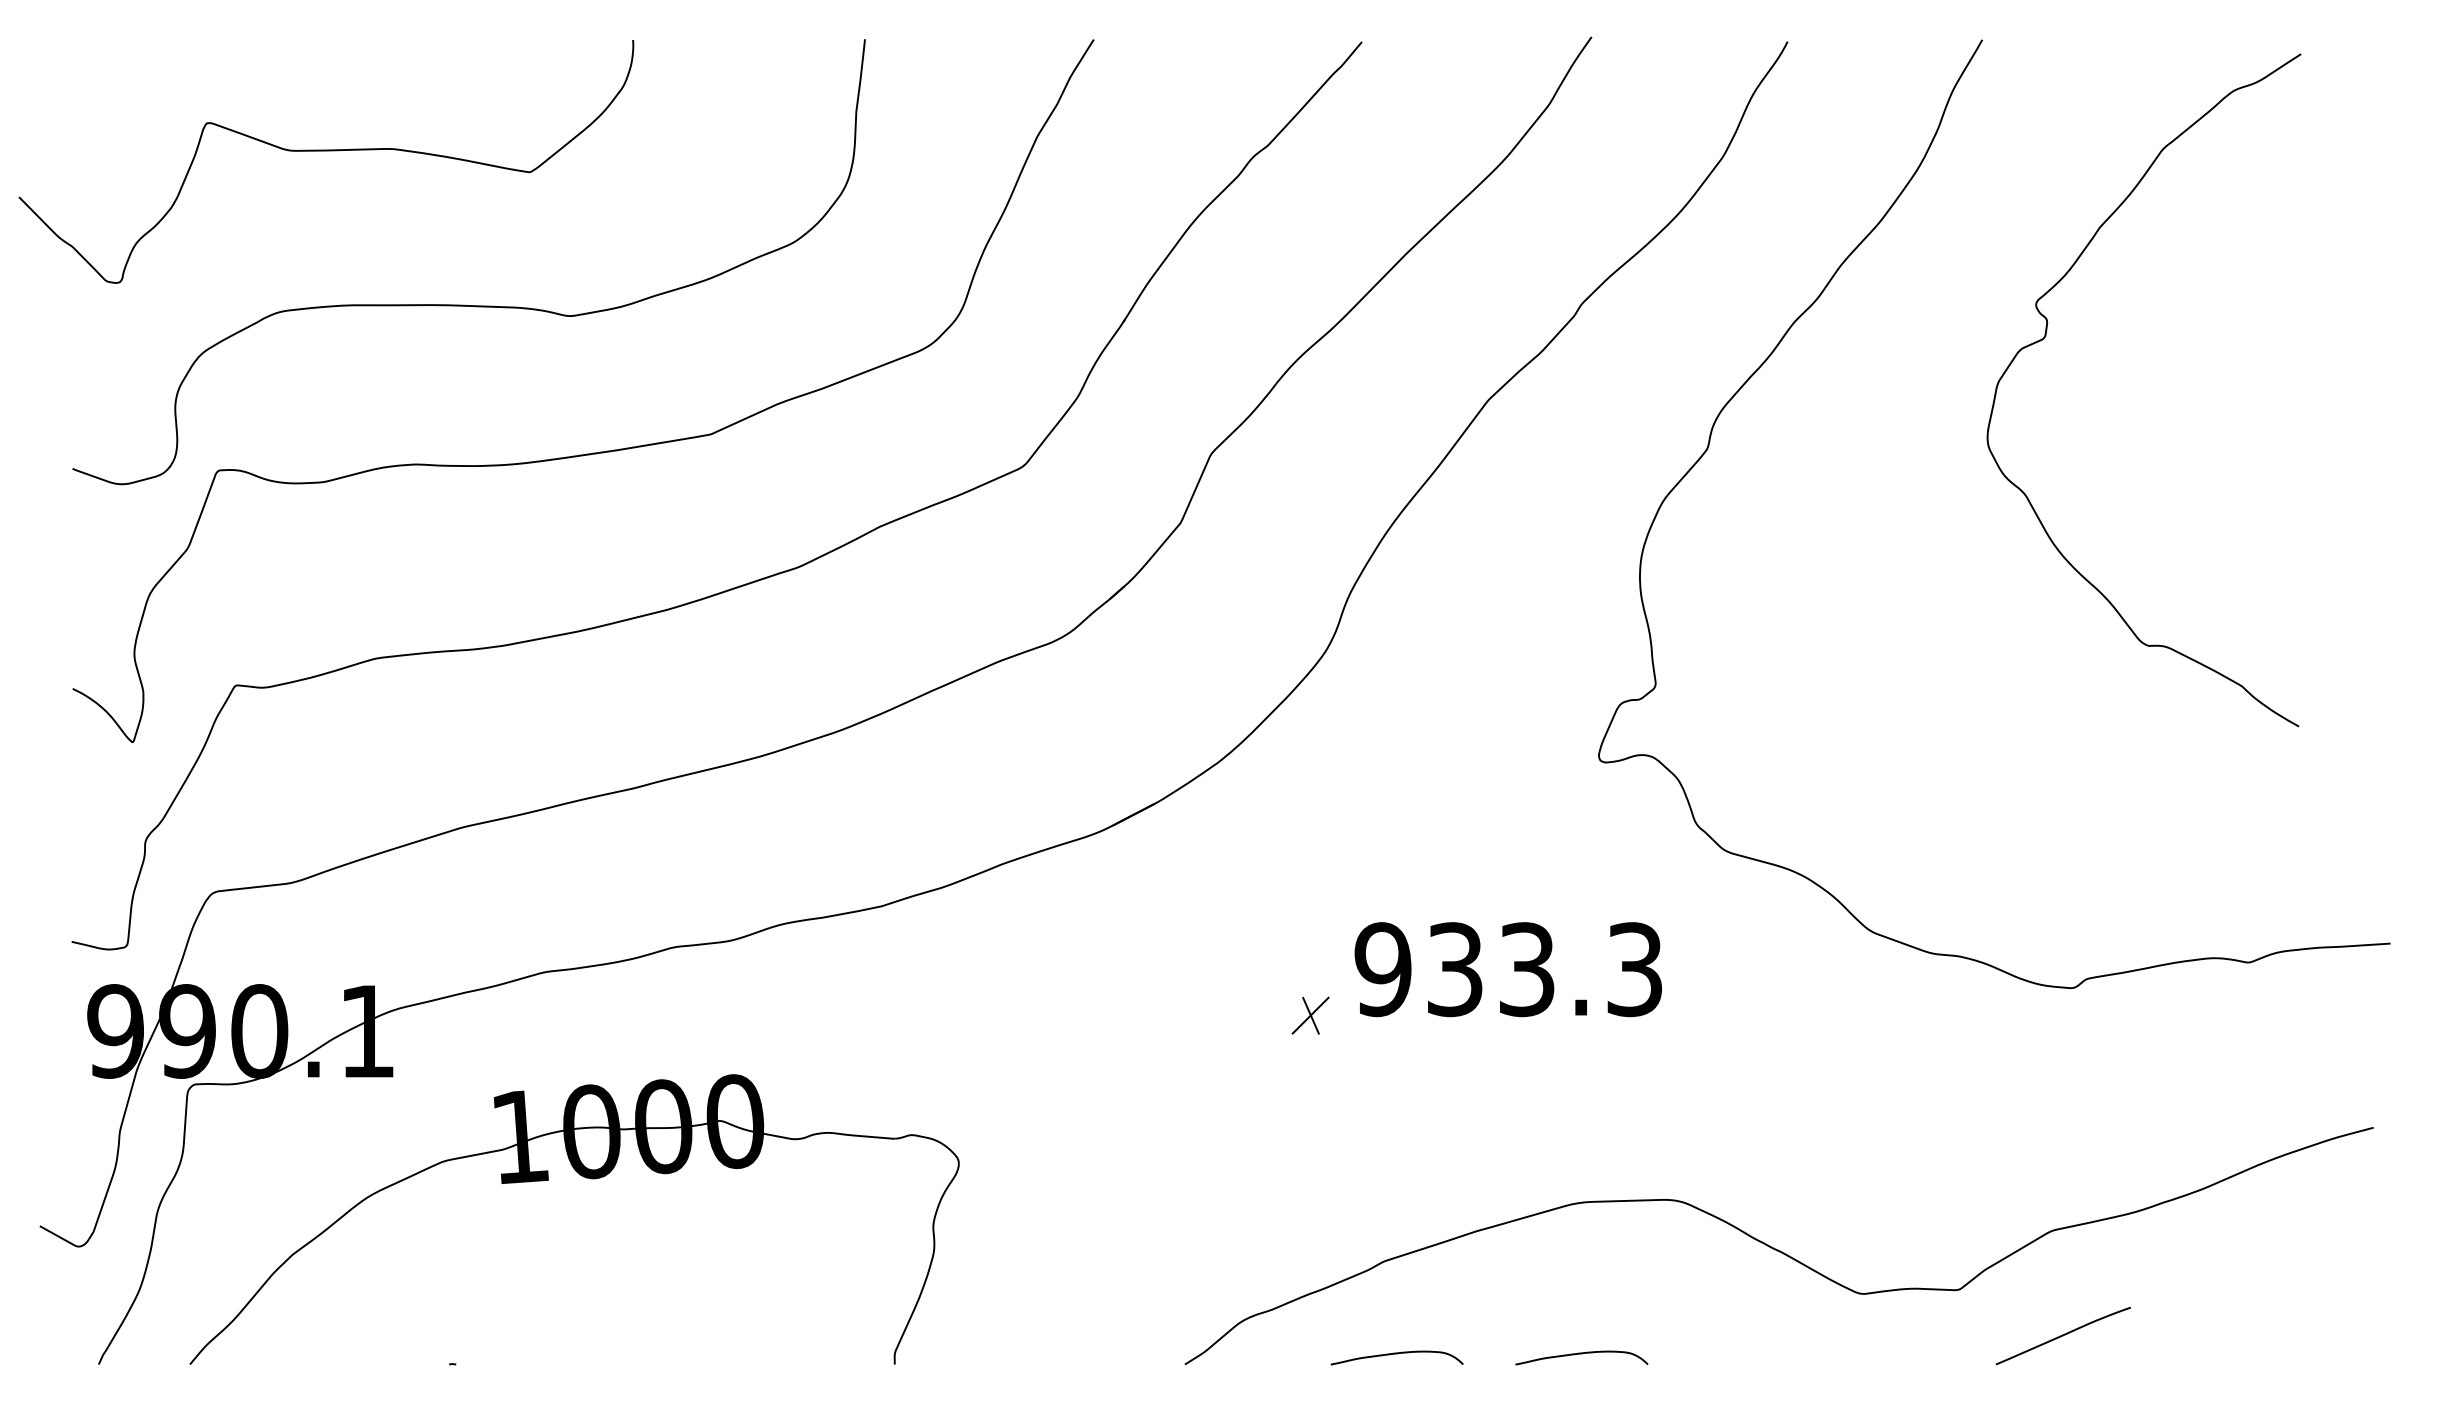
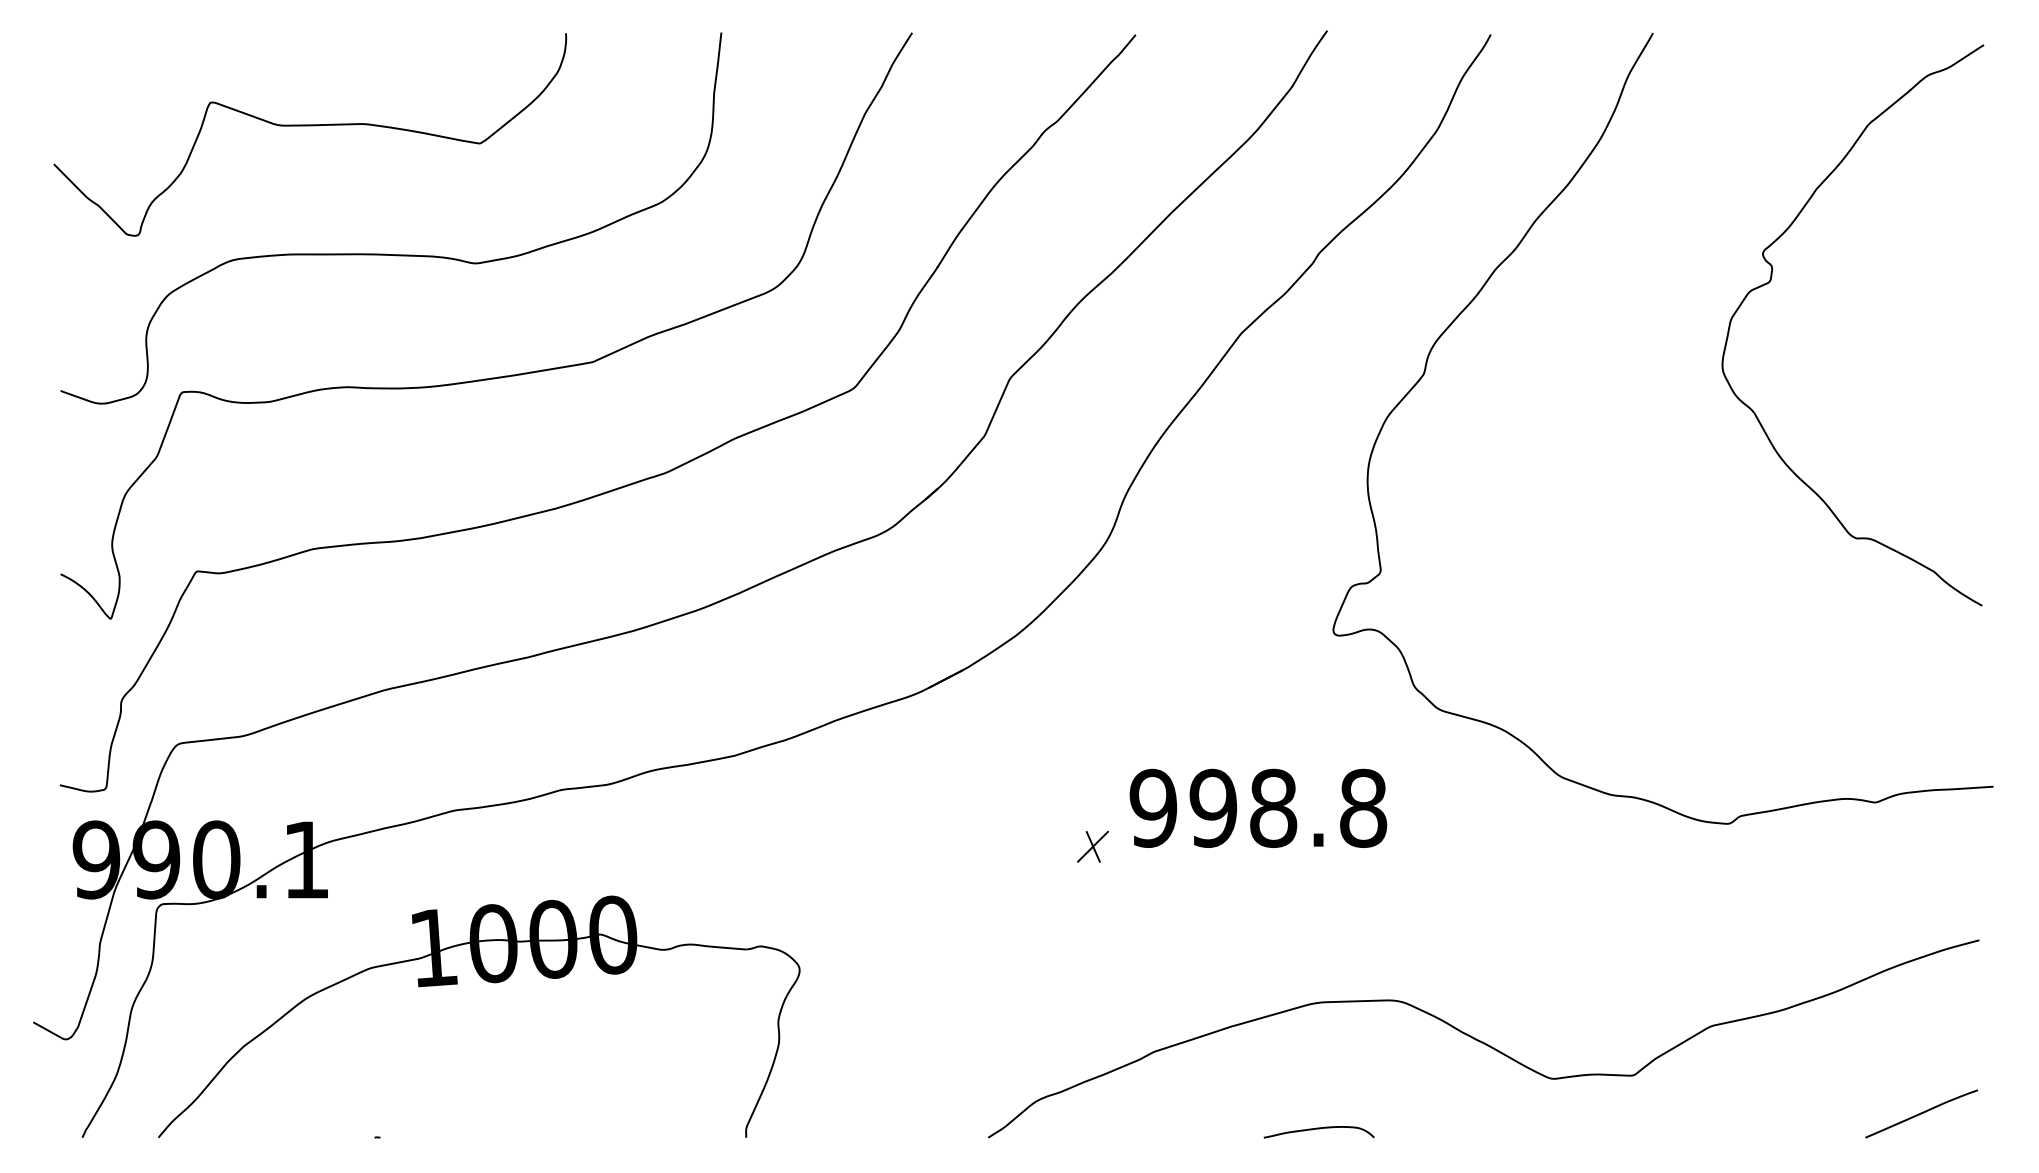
curve: (326, 151) -> (310, 126), moved
curve: (2045, 338) -> (1770, 282), moved
text: (1545, 968) -> (1288, 807), 933.3 -> 998.8
curve: (2063, 1335) -> (1921, 1113), moved
curve: (1396, 1354) -> (1164, 1129), removed

